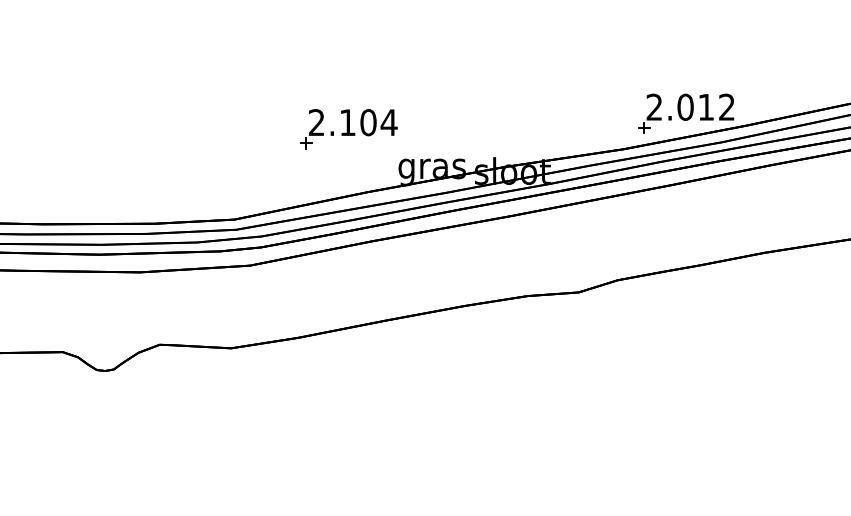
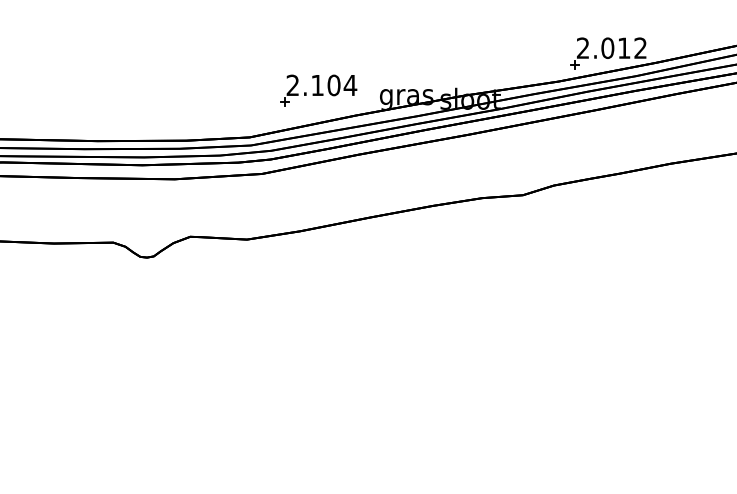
part: (348, 129) -> (318, 90), moved

